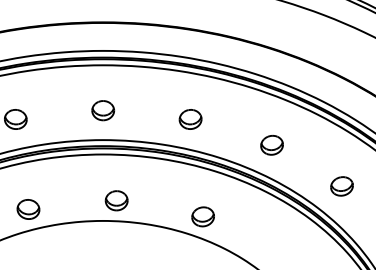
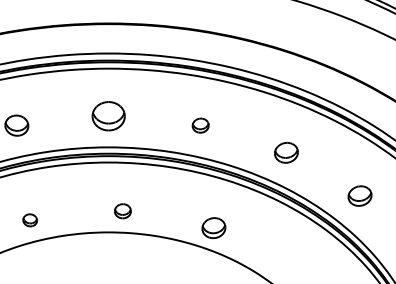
part: (103, 110) -> (109, 116), size x1.4
part: (190, 119) -> (200, 125), size x0.7
part: (116, 200) -> (122, 210), size x0.7
part: (28, 209) -> (30, 220), size x0.6

